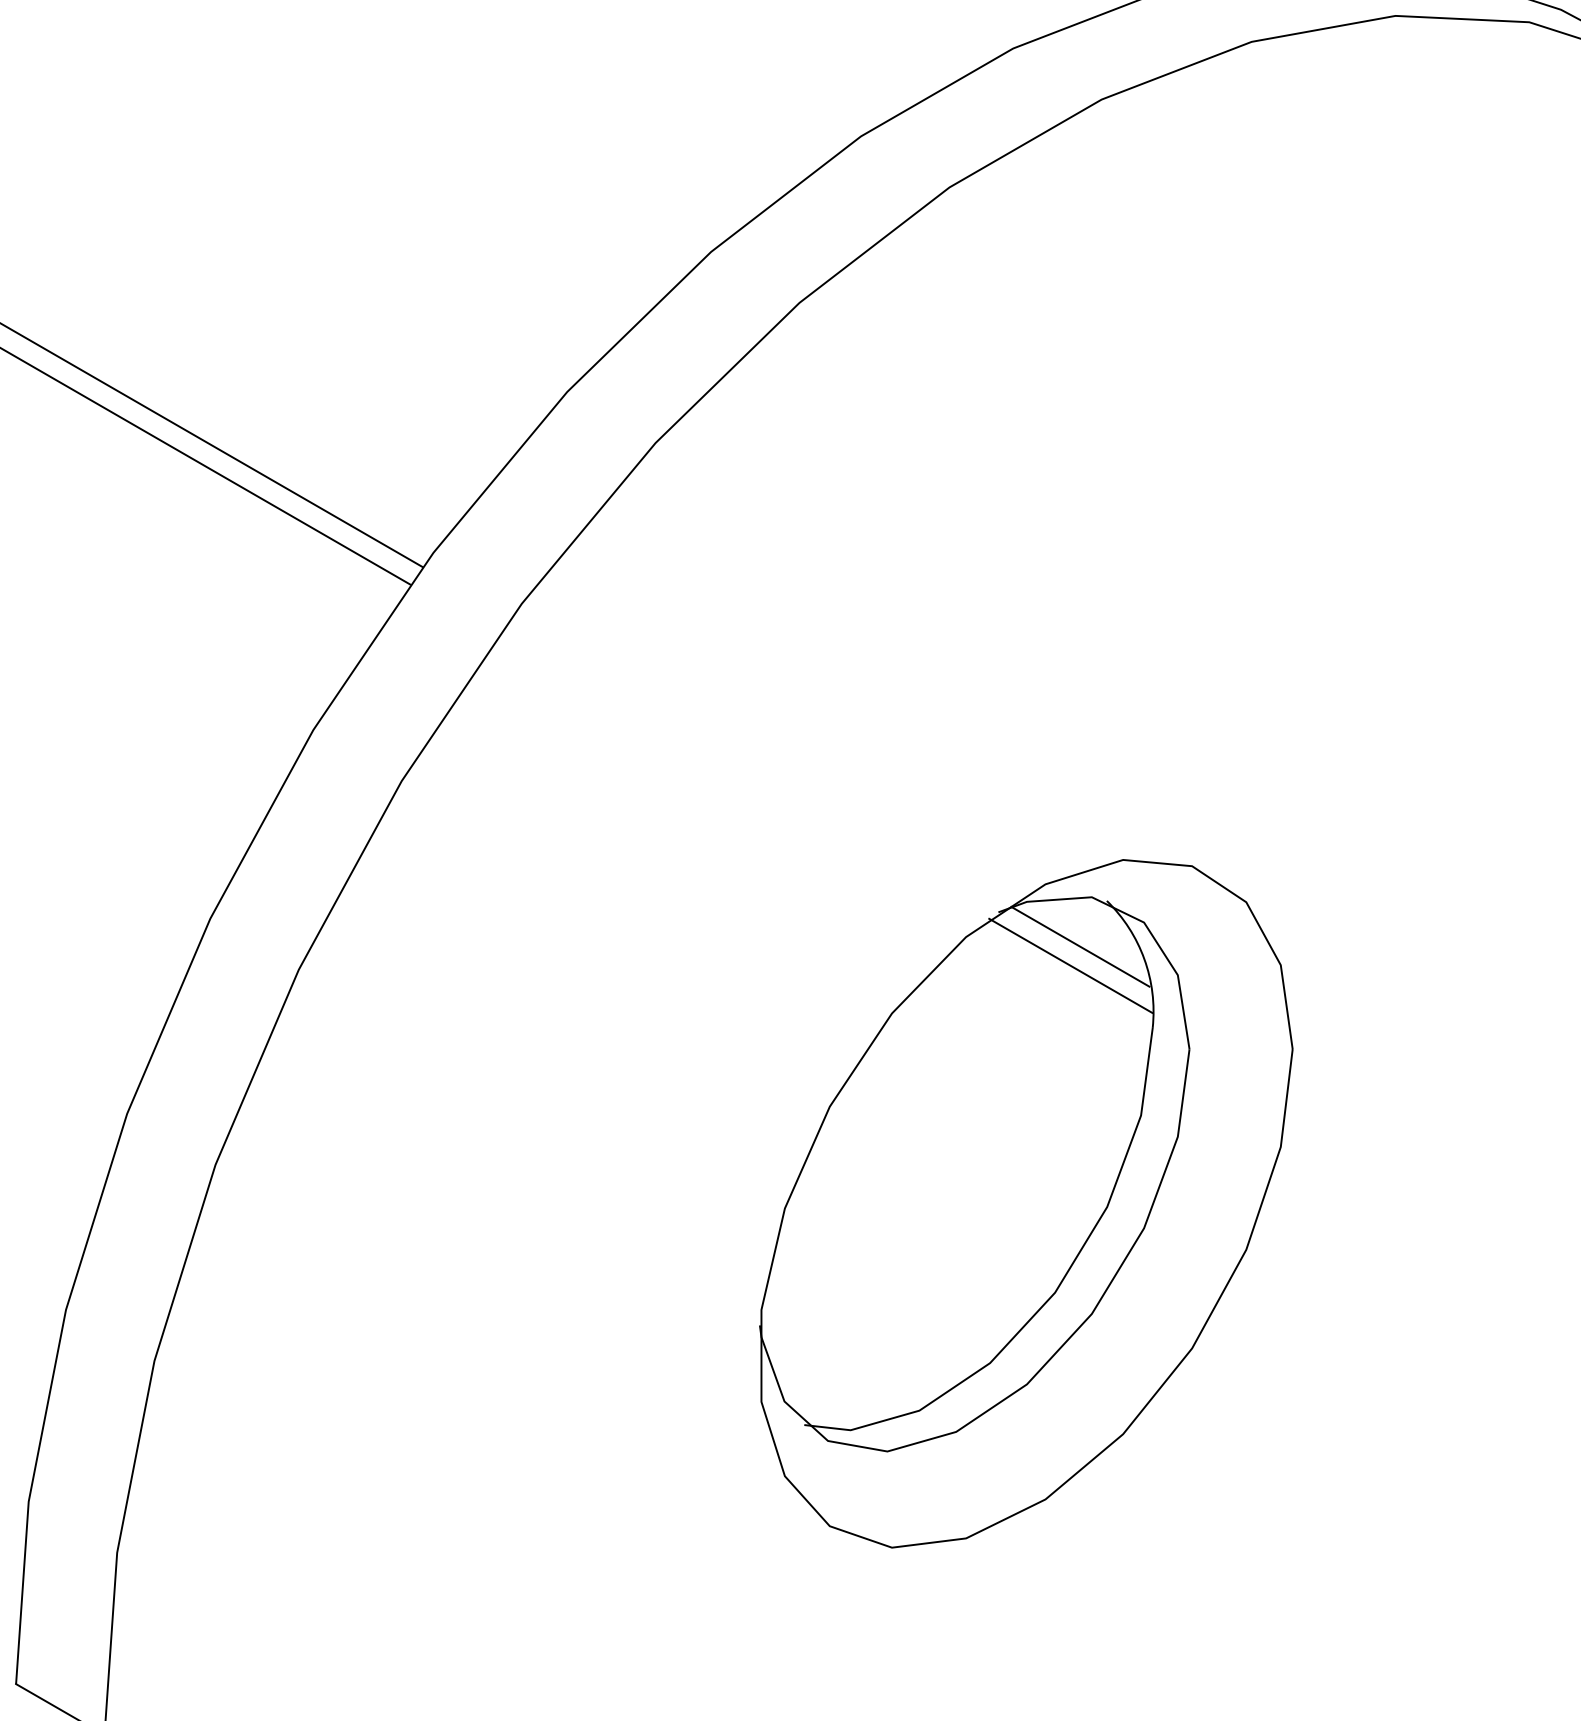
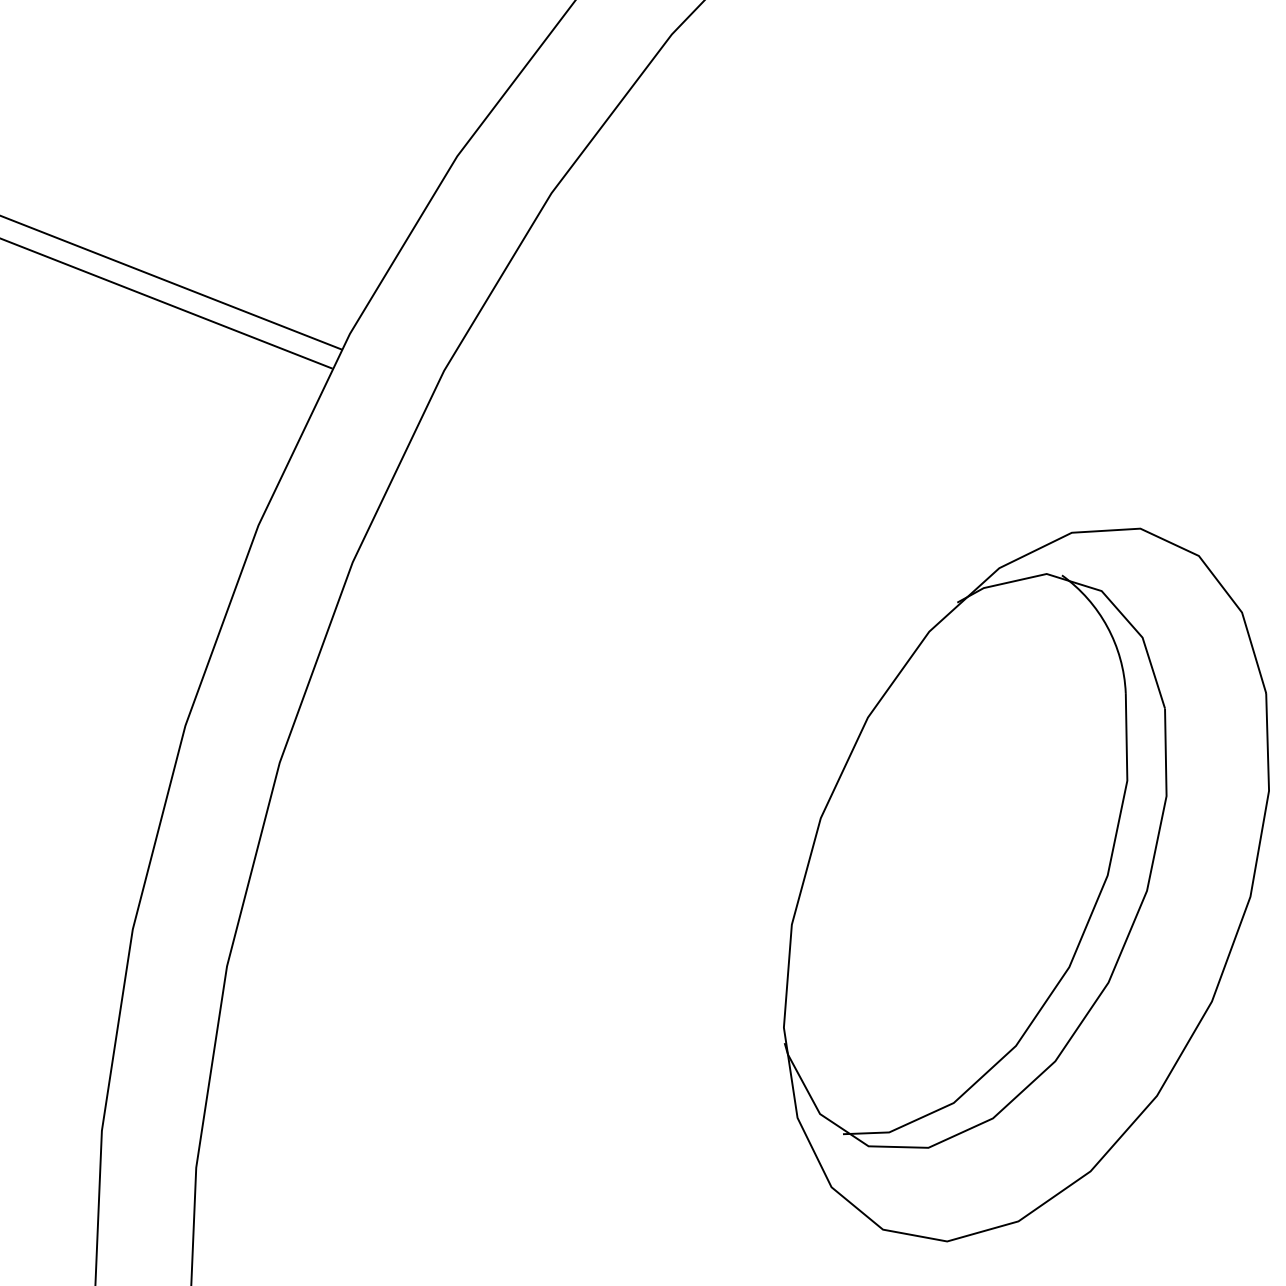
line: (1080, 946) -> (1042, 623), removed
line: (1070, 965) -> (1035, 644), removed

